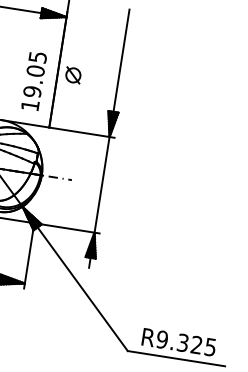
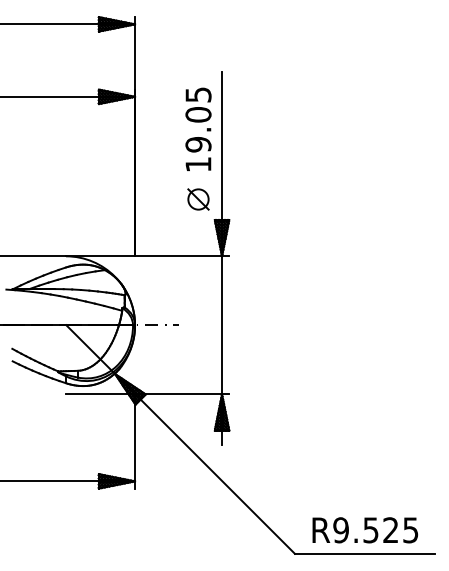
part: (73, 75) -> (198, 199), moved
text: (34, 80) -> (198, 128), moved
text: (183, 342) -> (371, 529), R9.325 -> R9.525

